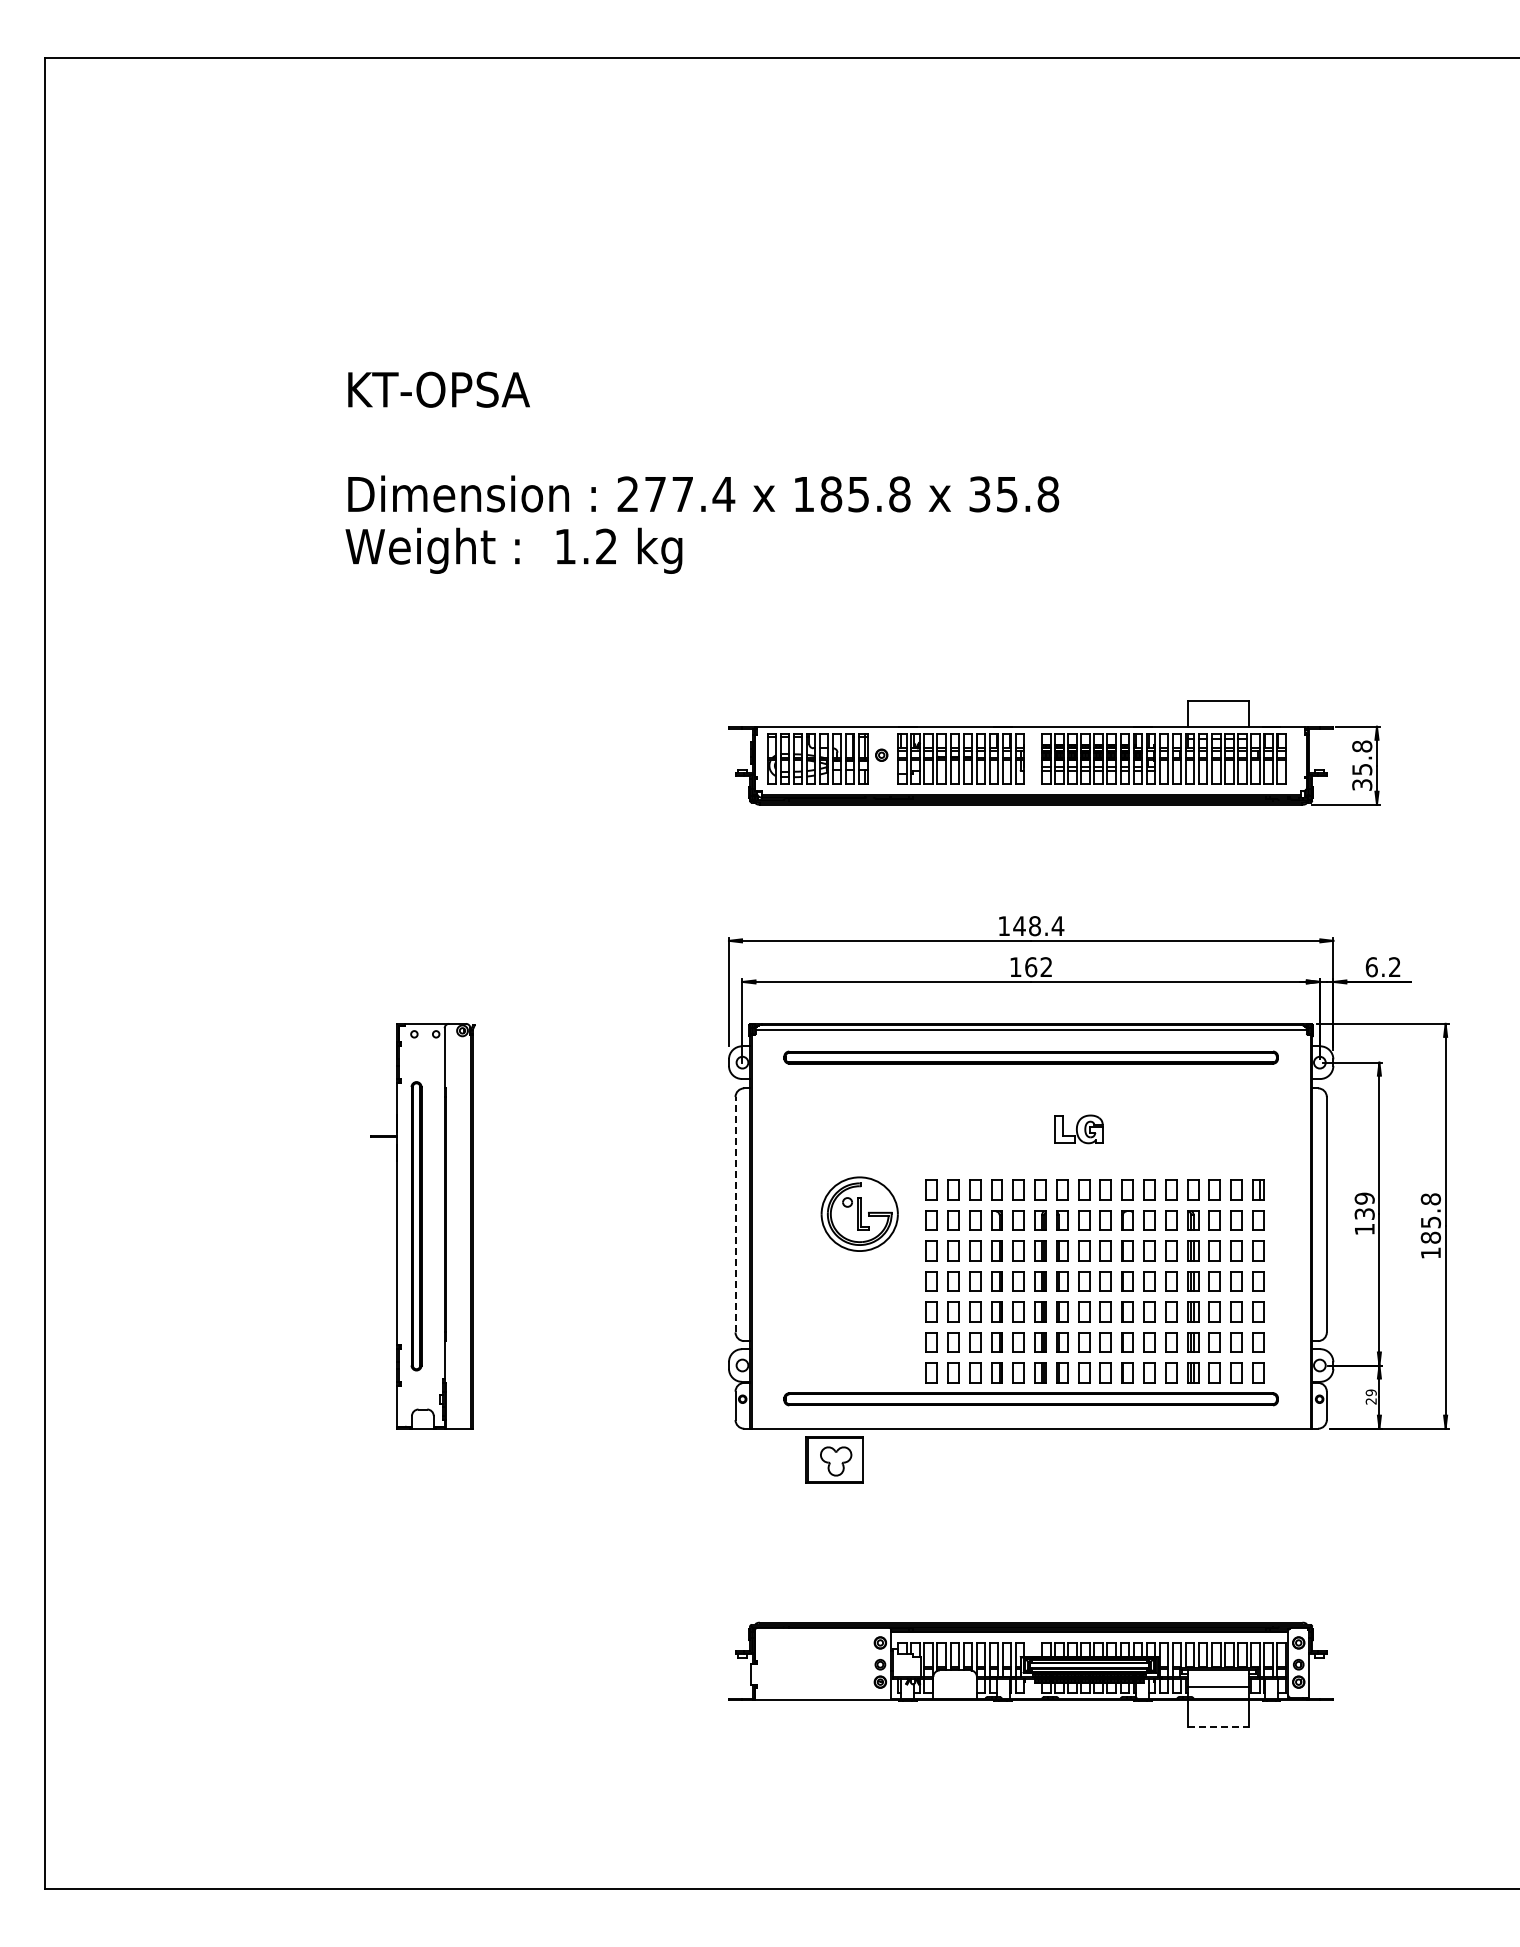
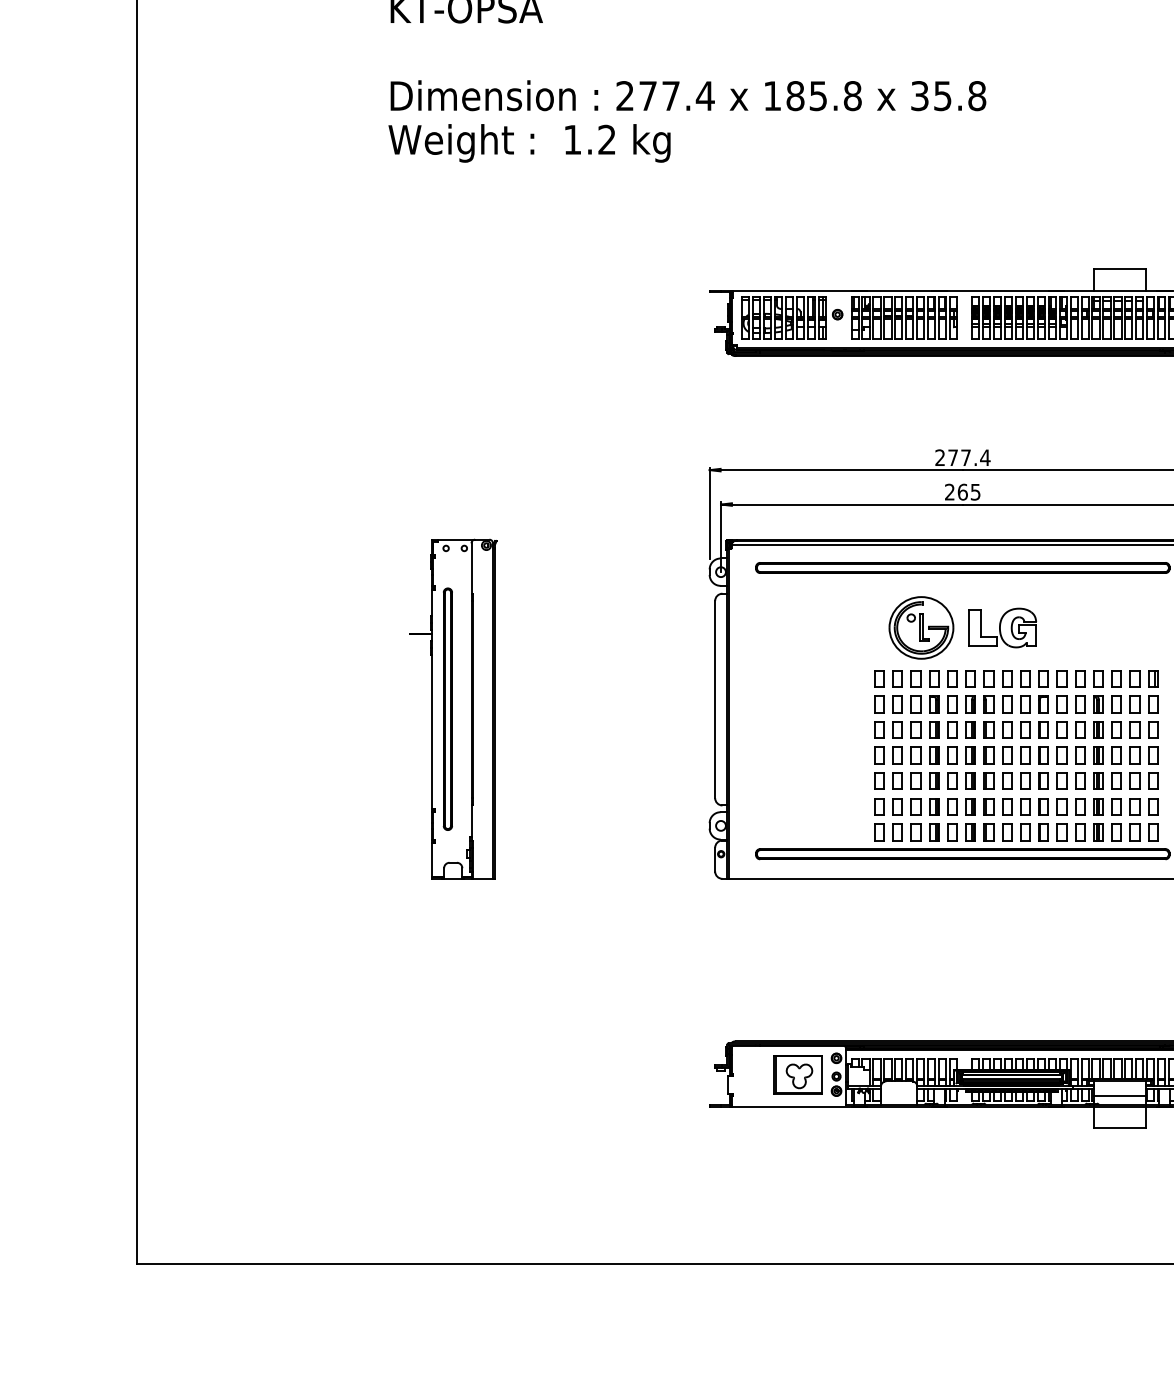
text: (1019, 926) -> (953, 458), 148.4 -> 277.4
text: (1030, 967) -> (962, 492), 162 -> 265
part: (1078, 1129) -> (1002, 628), size x1.67
part: (859, 1213) -> (921, 627), moved
line: (735, 1214) -> (715, 699), dashed -> solid
part: (834, 1459) -> (798, 1074), moved
line: (1218, 1726) -> (1119, 1128), dashed -> solid

